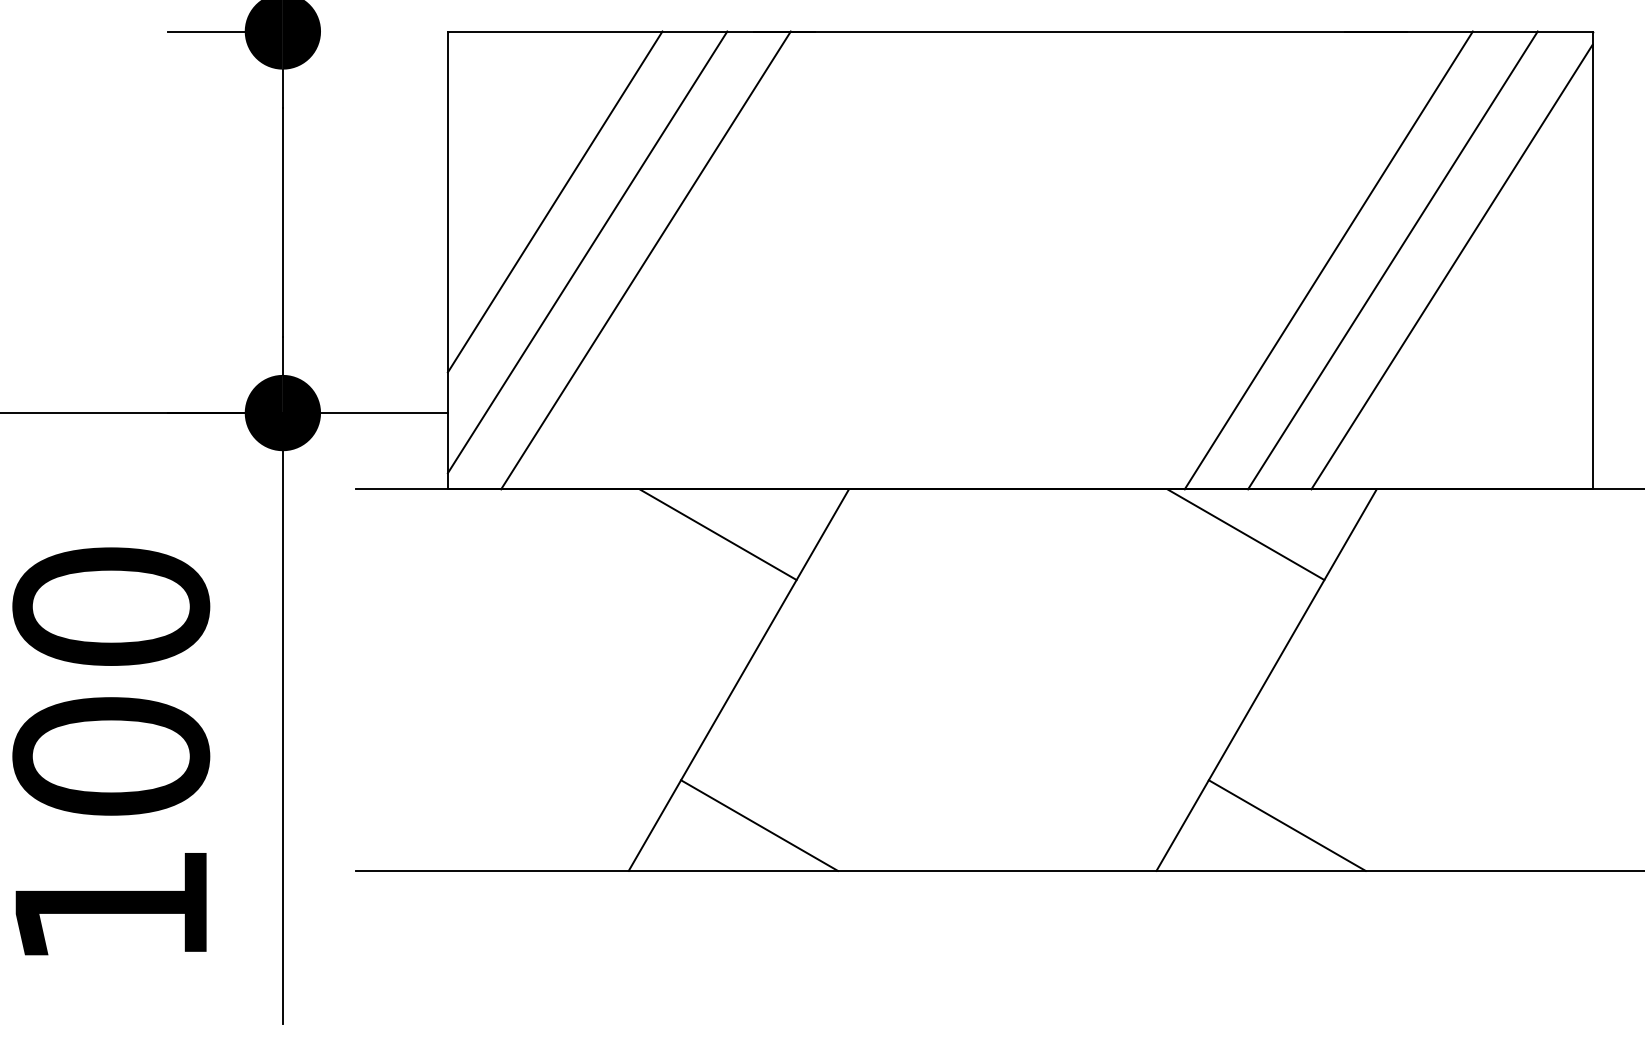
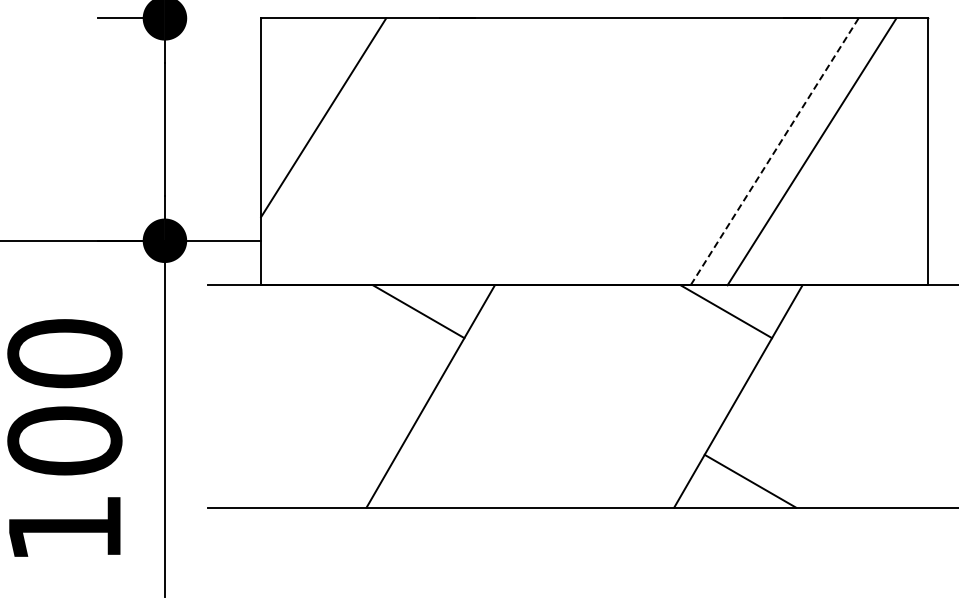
line: (587, 251) -> (342, 146), removed
line: (645, 259) -> (376, 151), removed
line: (1328, 259) -> (774, 151), solid -> dashed
line: (1452, 266) -> (846, 155), removed
line: (759, 824) -> (442, 480), removed

